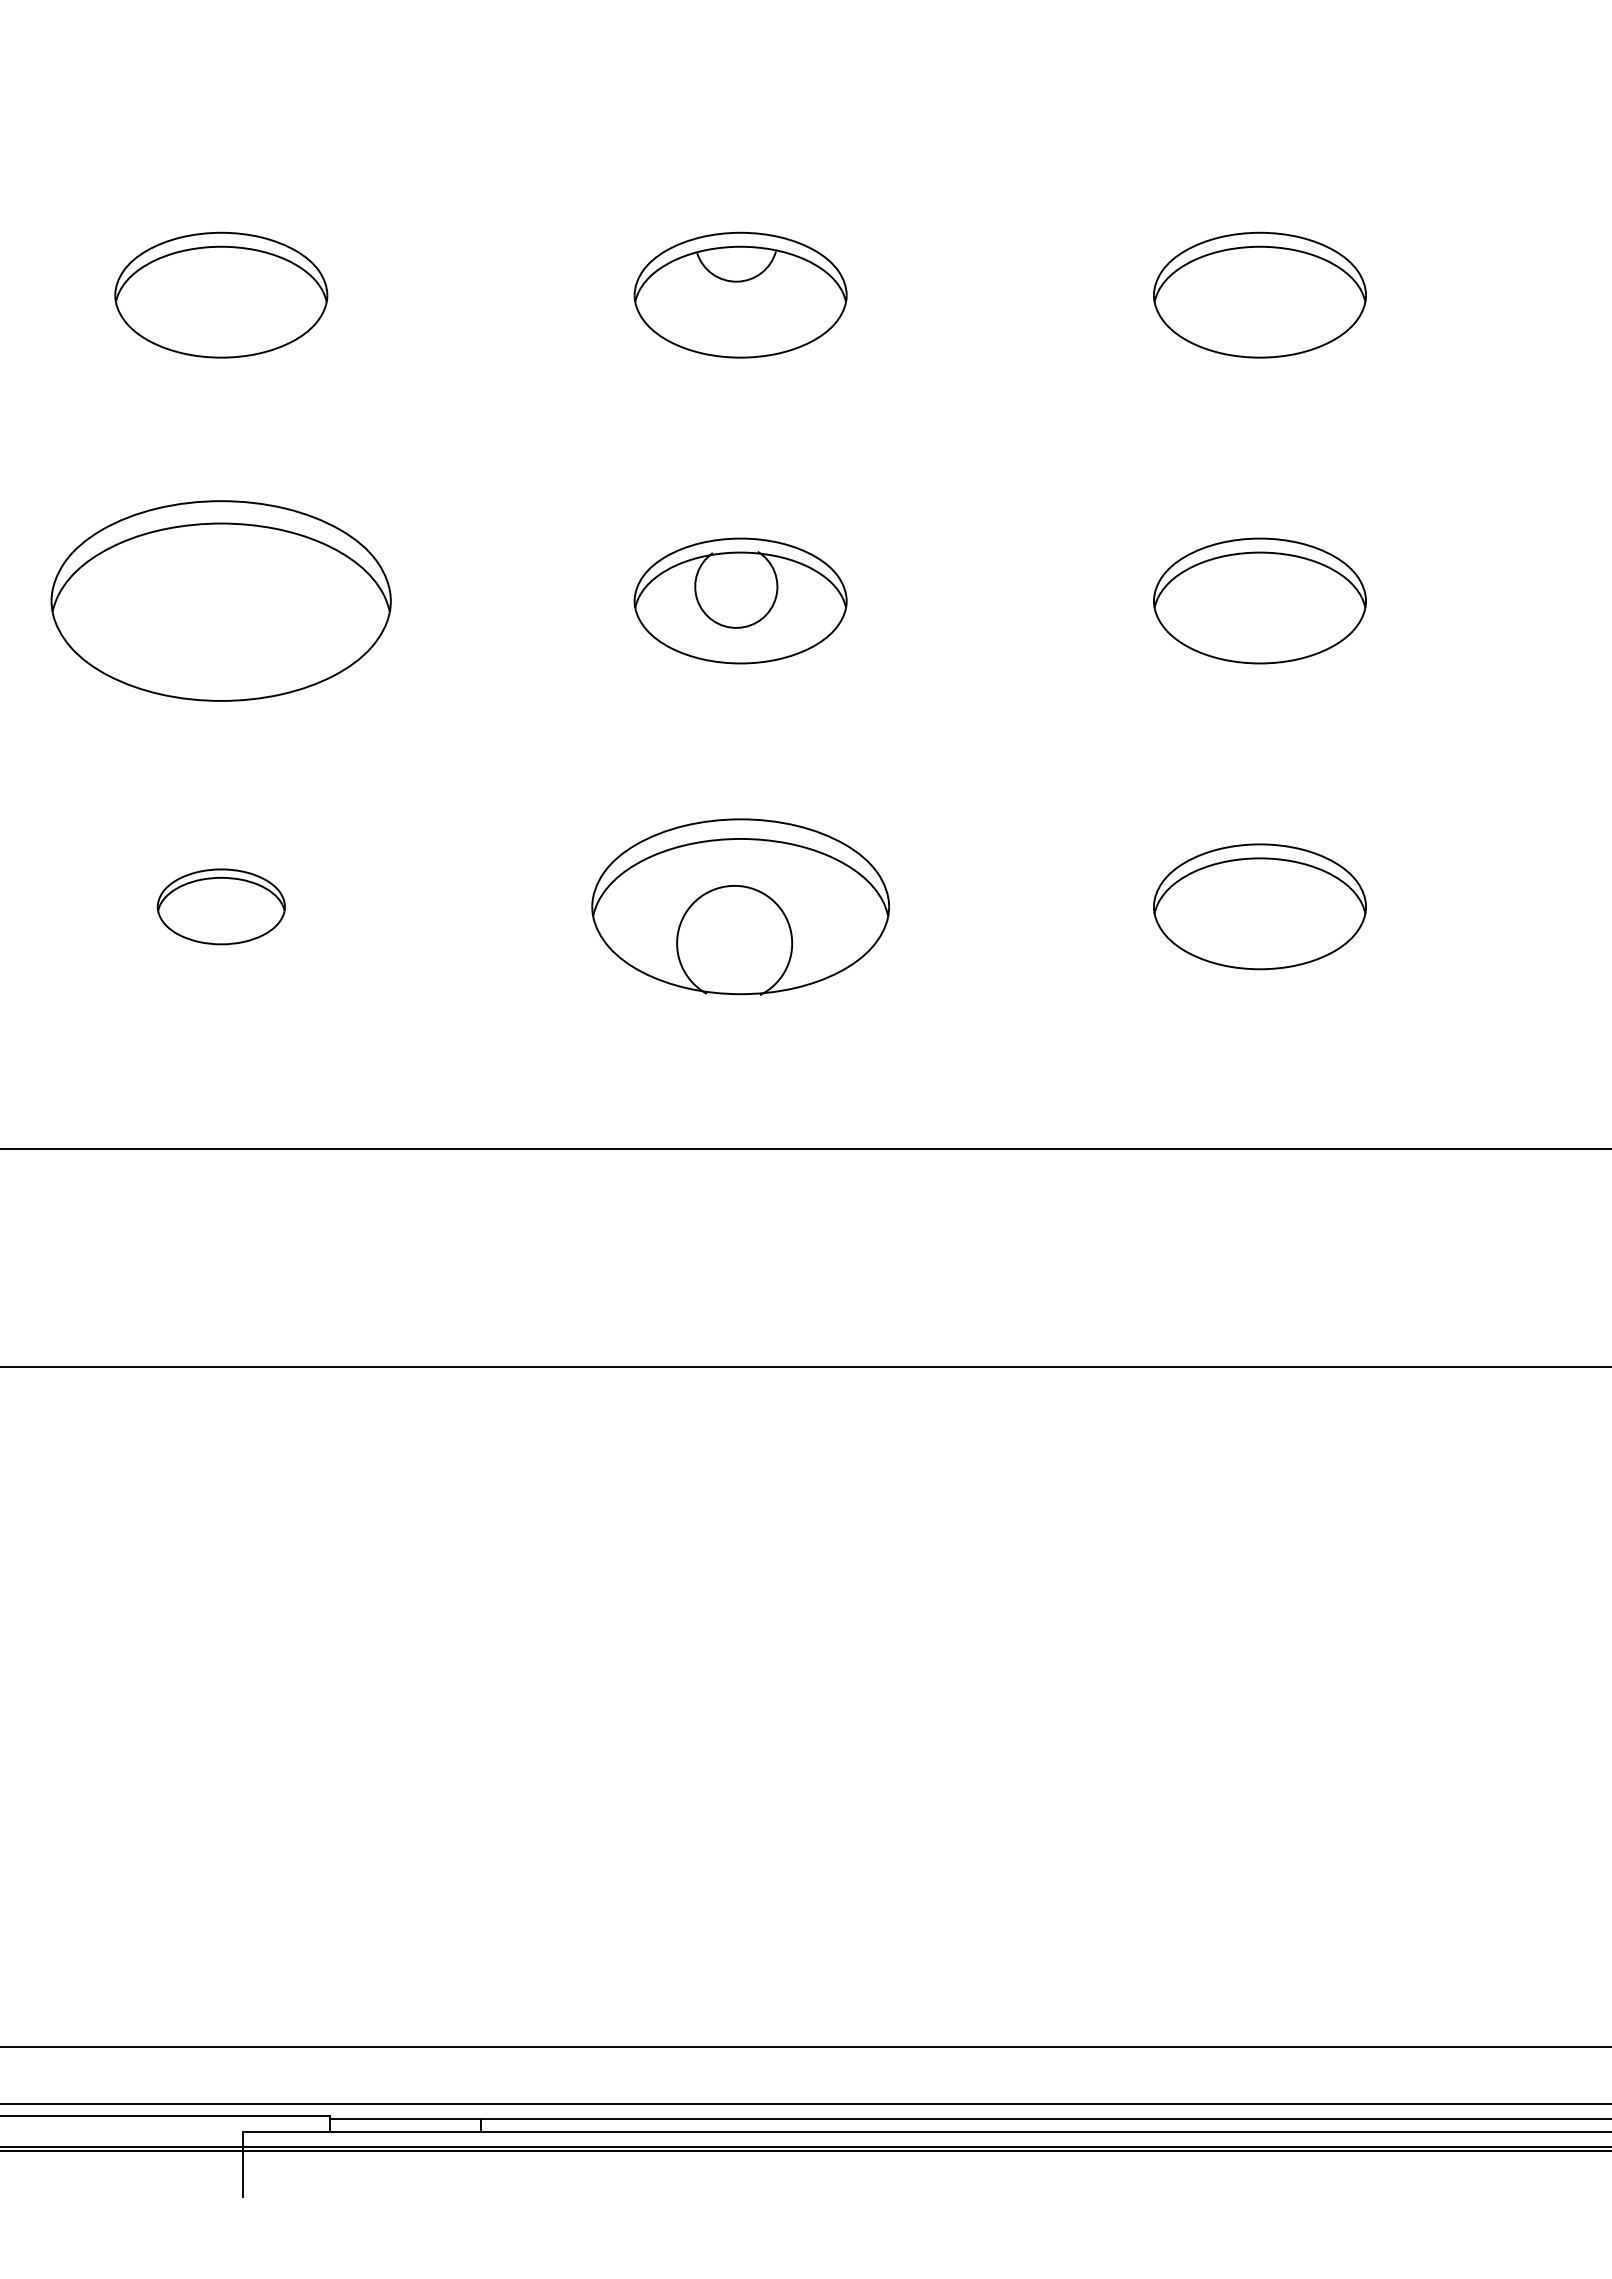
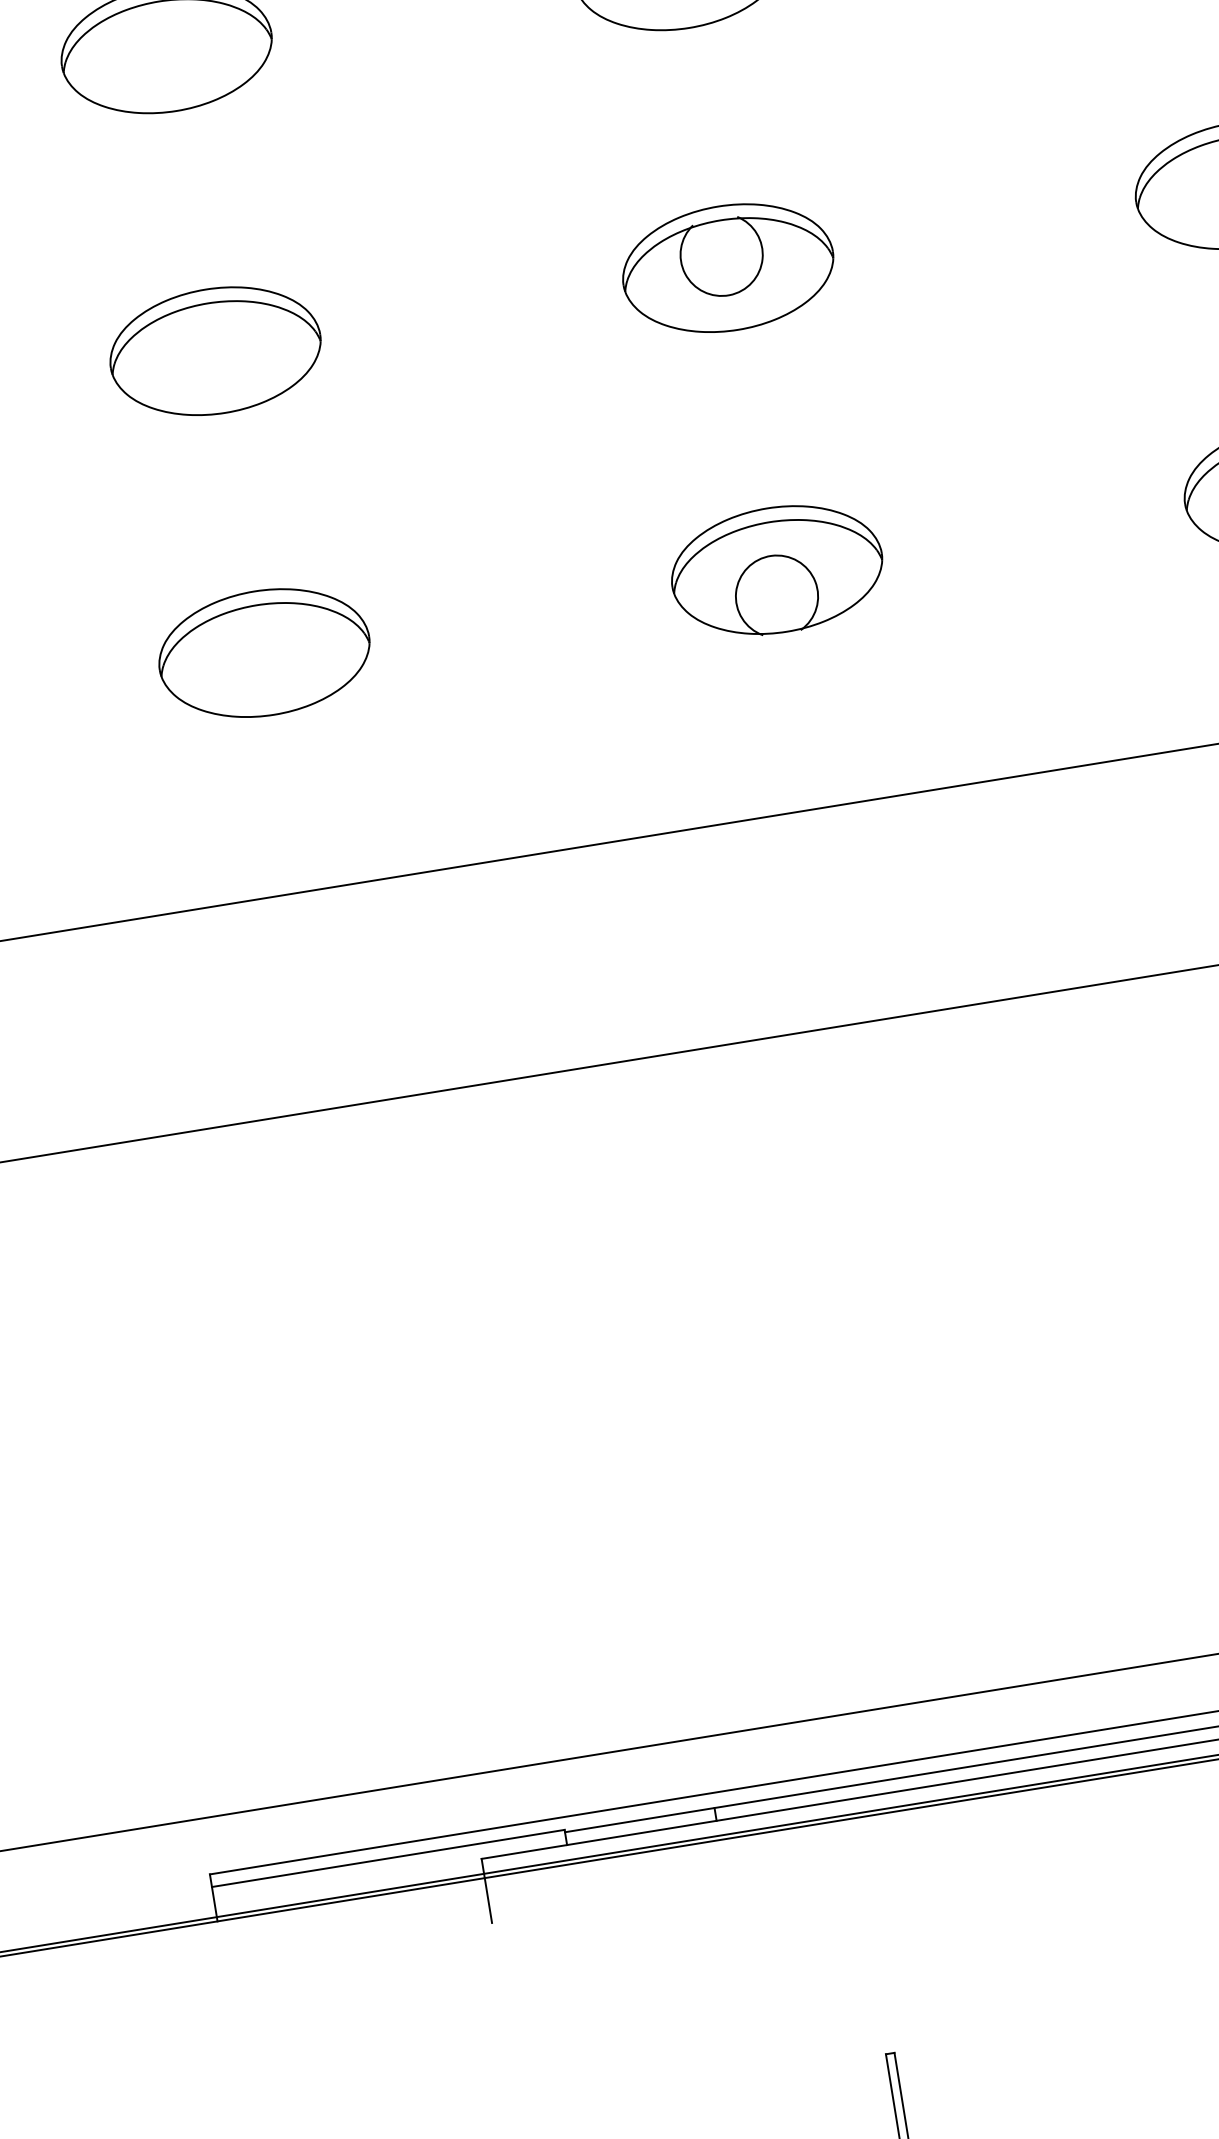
part: (221, 600) -> (215, 350), size x0.62
part: (221, 906) -> (264, 652), size x1.67
part: (740, 906) -> (776, 569), size x0.71

